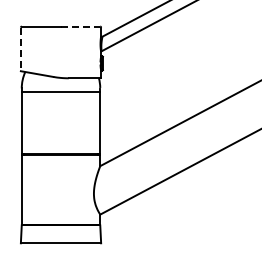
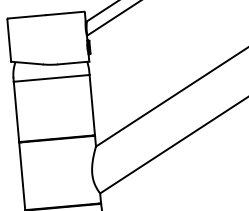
line: (80, 26) -> (64, 13), dashed -> solid
line: (20, 49) -> (8, 40), dashed -> solid

